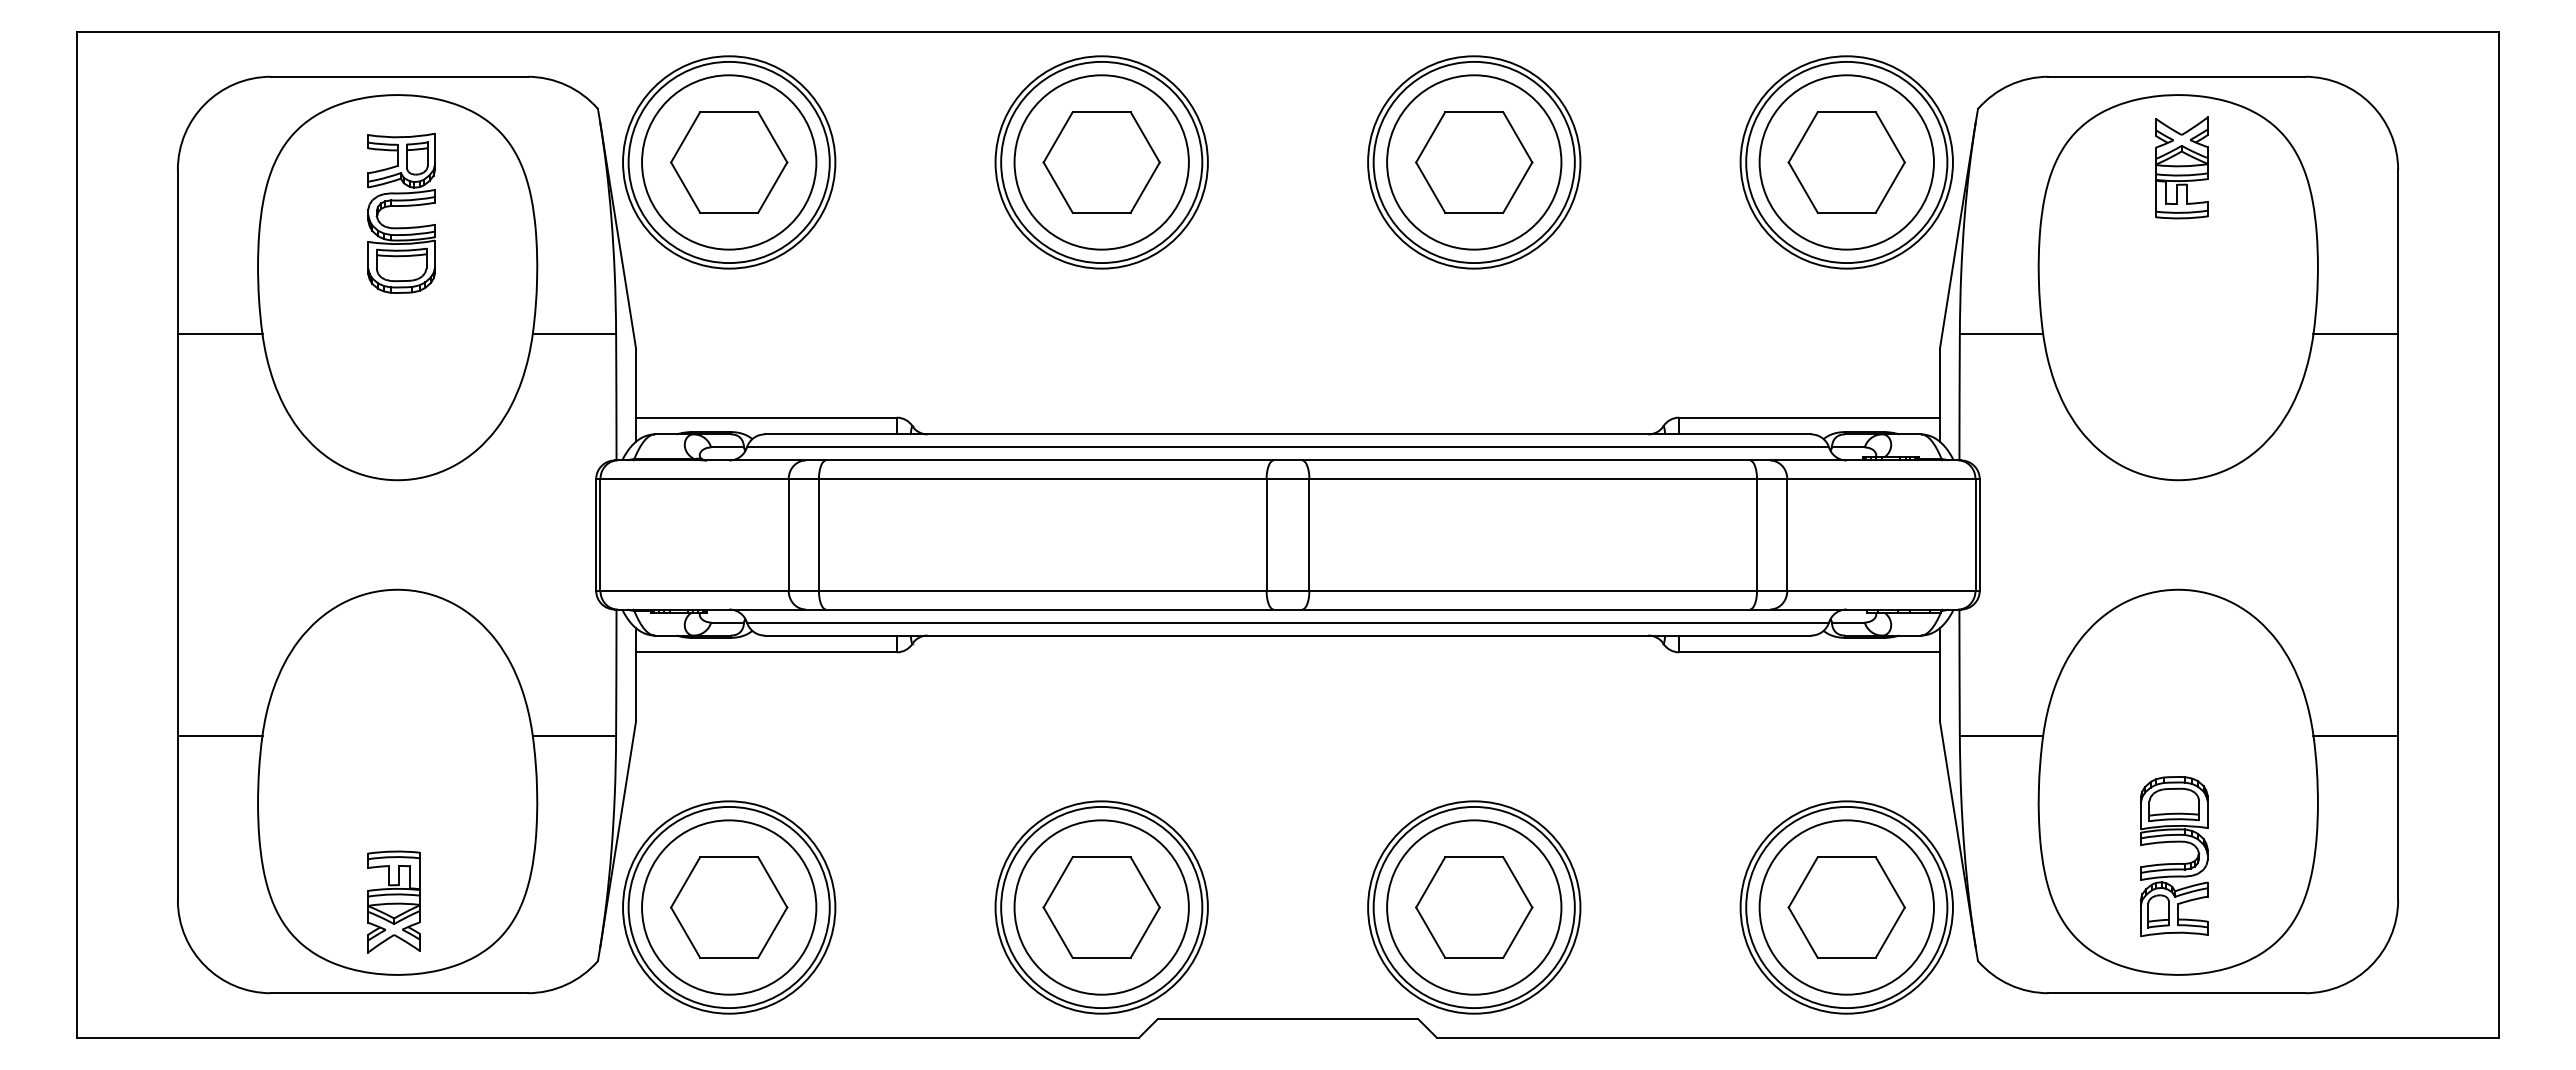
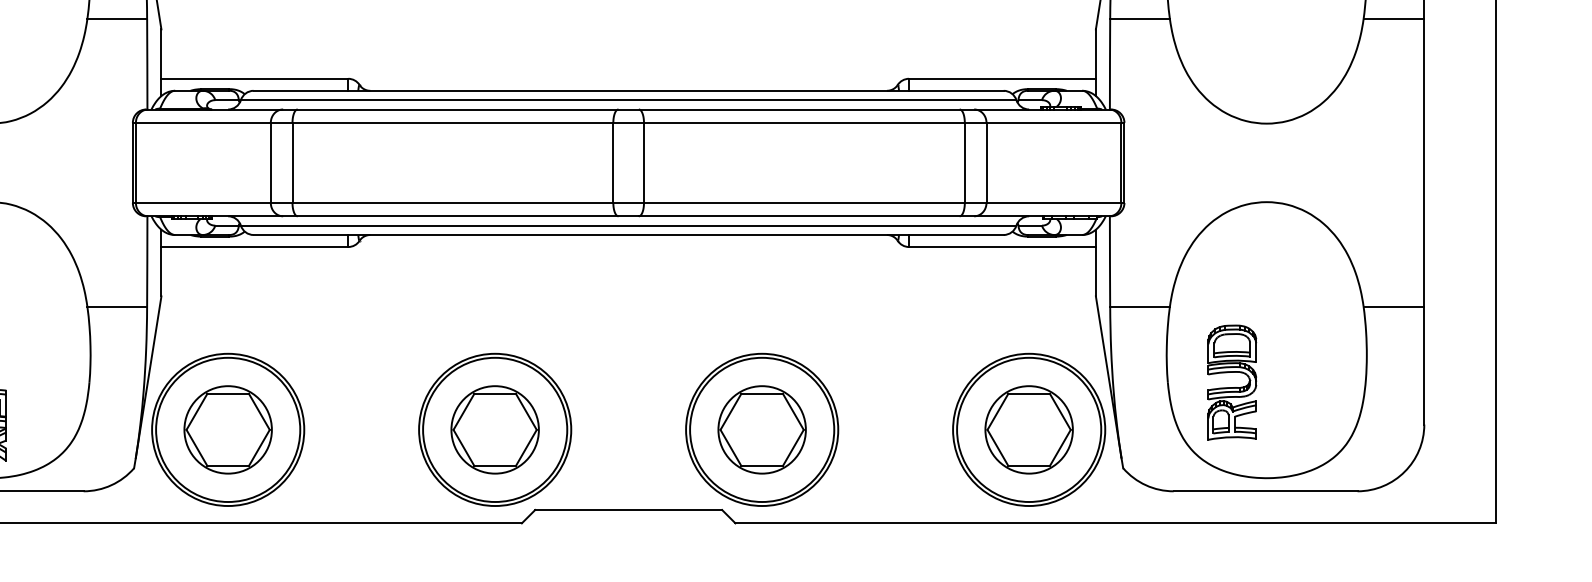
part: (2174, 863) -> (1232, 387), moved
circle: (729, 907) -> (228, 429), size x0.7
circle: (1101, 907) -> (495, 429), size x0.7
circle: (1474, 907) -> (762, 429), size x0.7
circle: (1846, 907) -> (1028, 429), size x0.7

